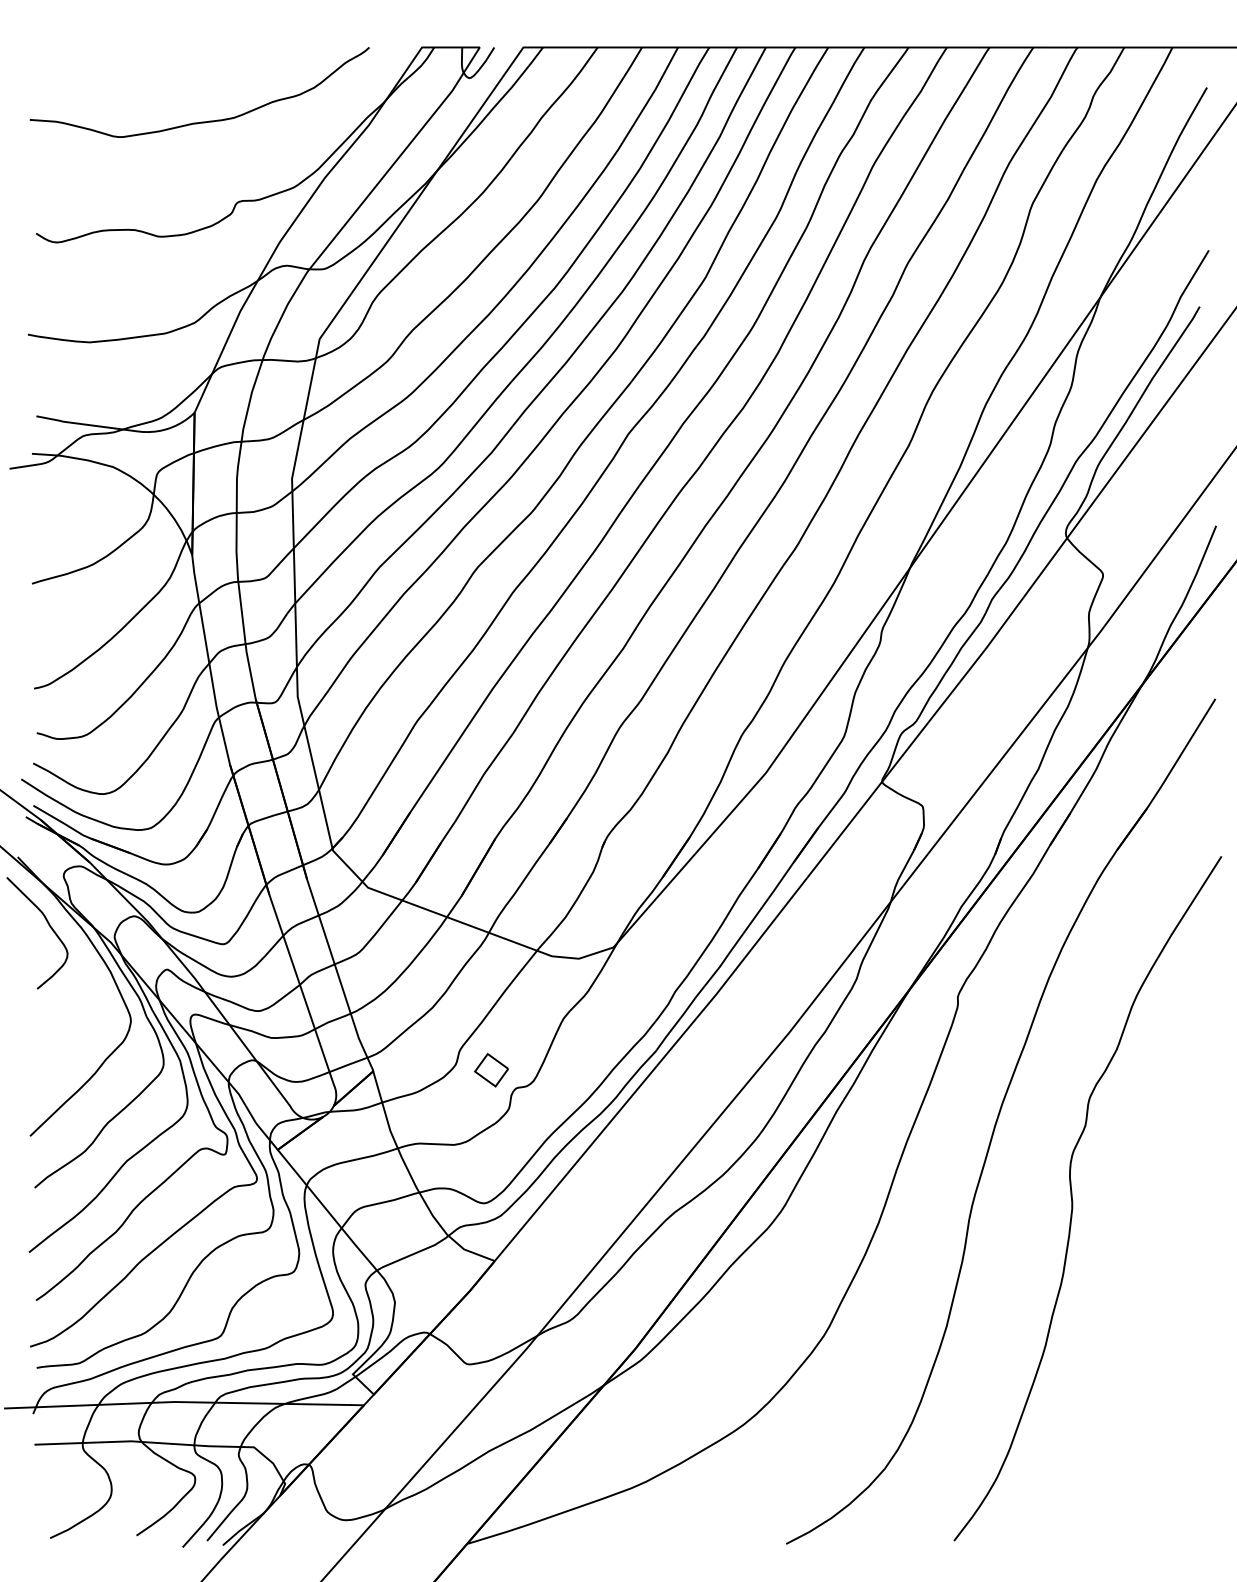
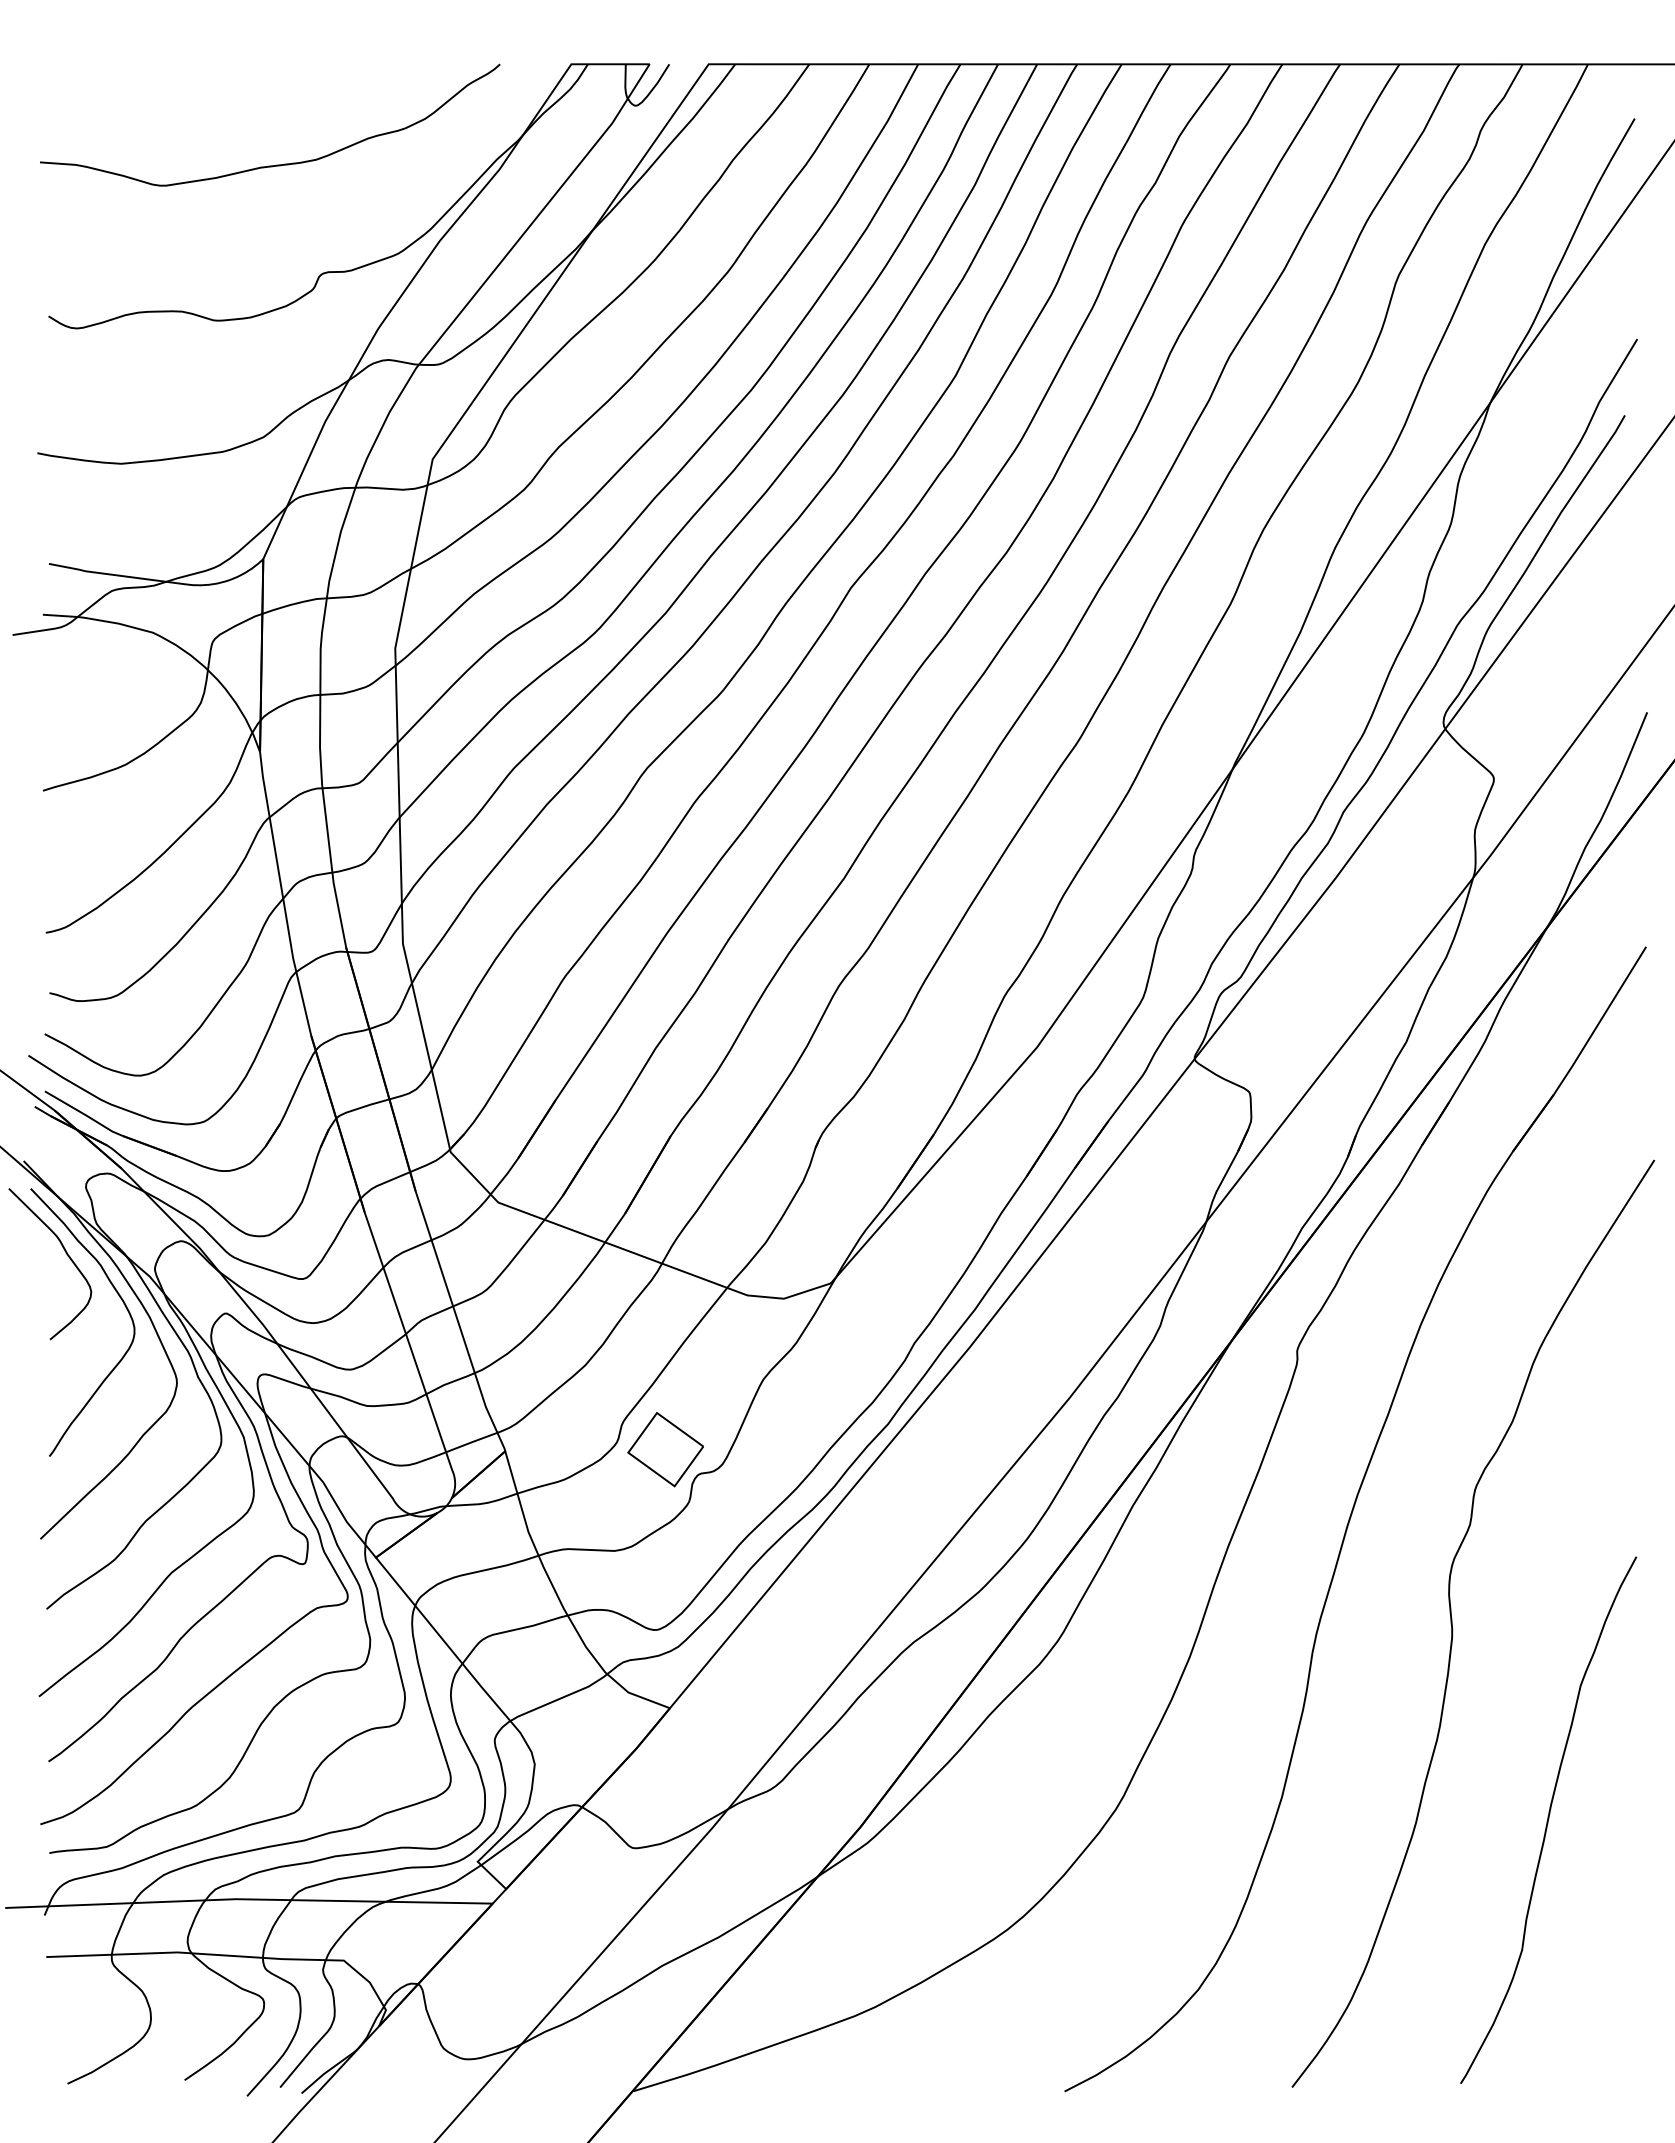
curve: (88, 957) -> (119, 1297), added
part: (491, 1070) -> (665, 1449), size x1.67
curve: (1143, 1343) -> (1548, 1819), added

